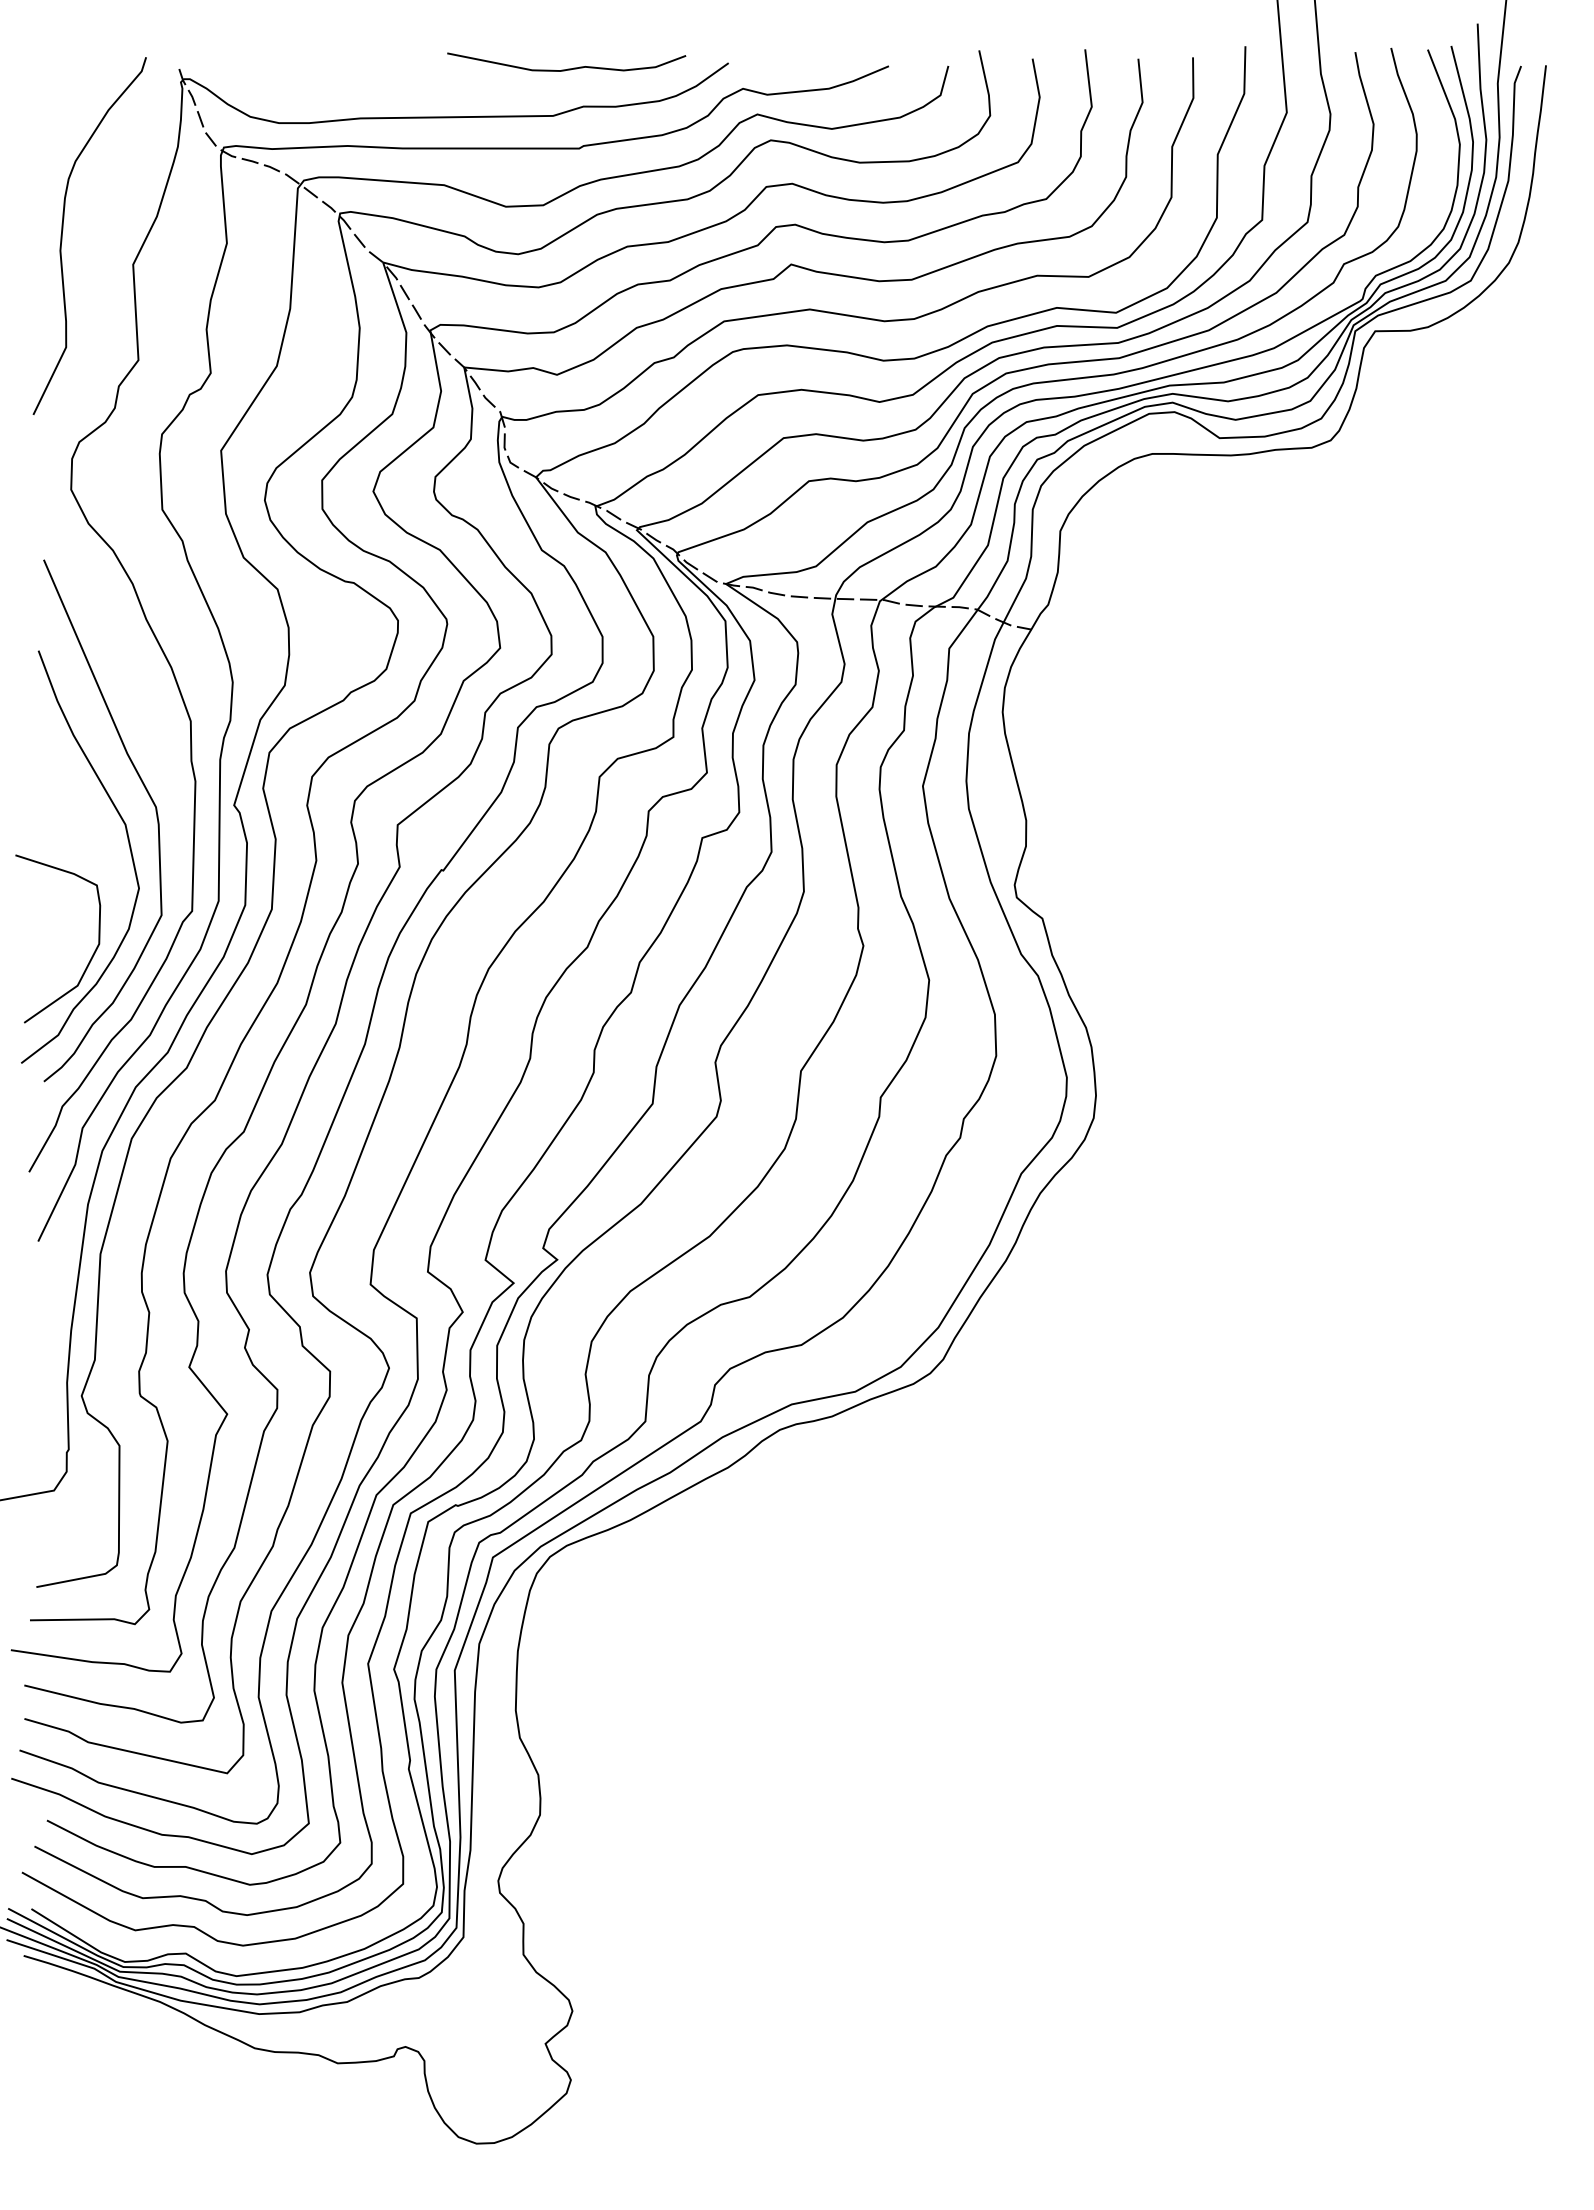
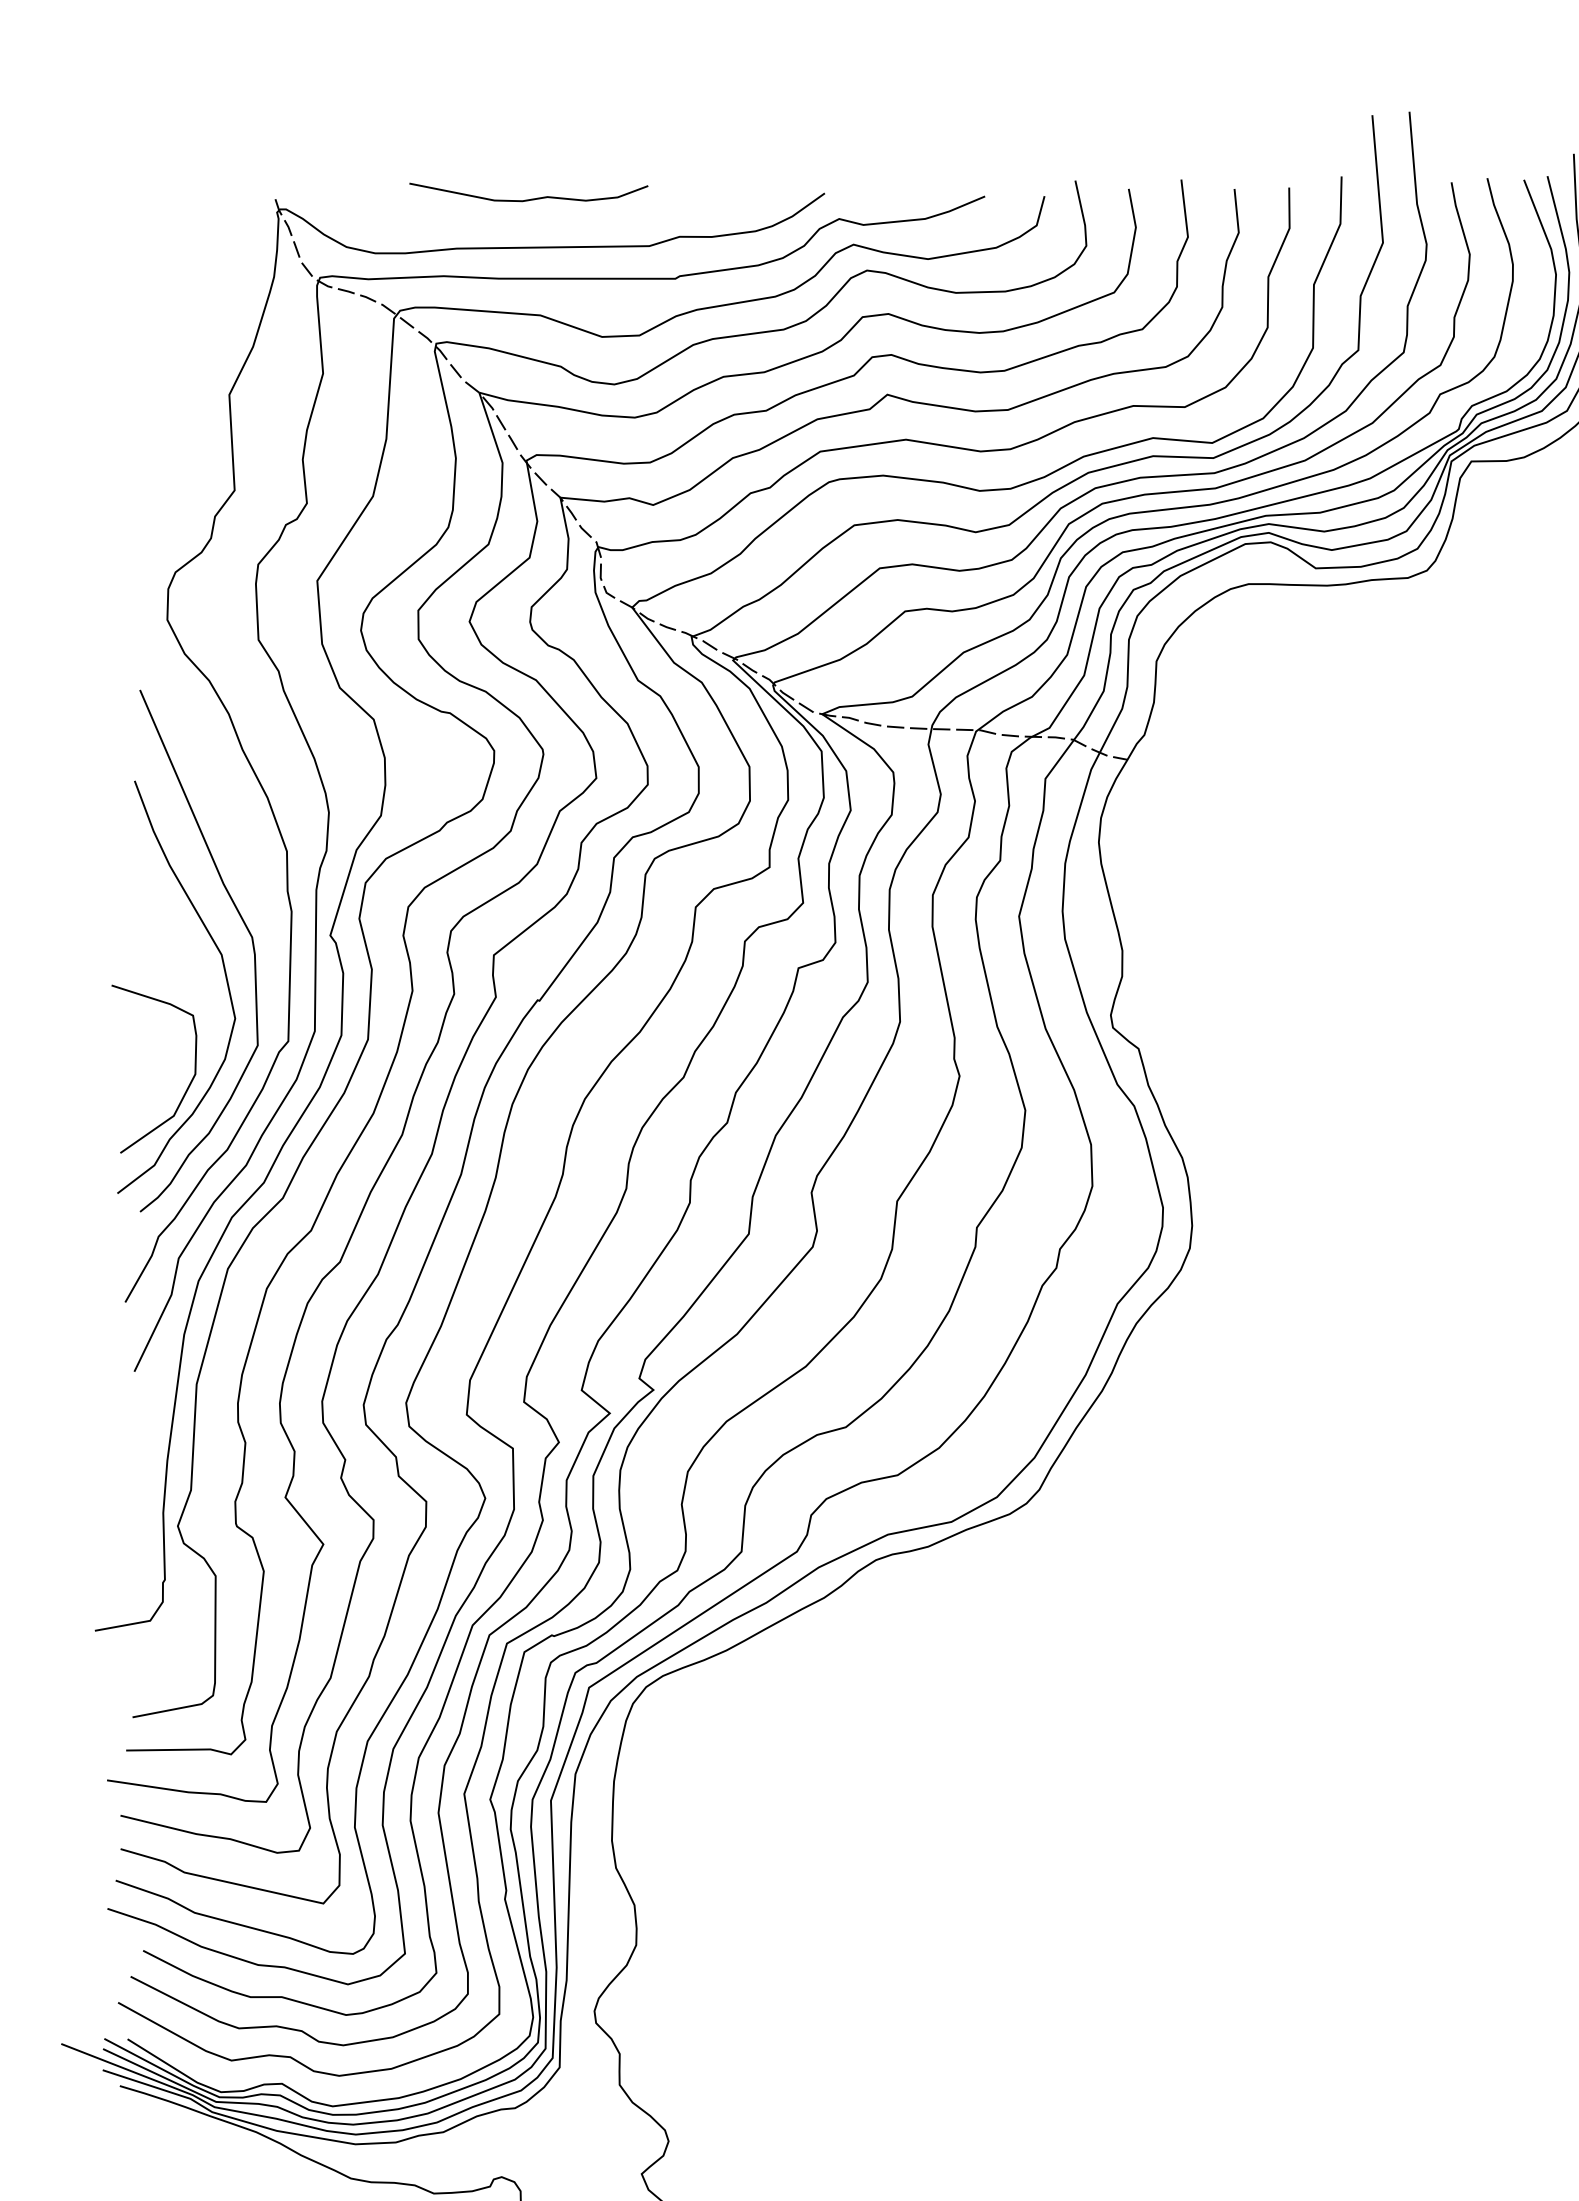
curve: (567, 68) -> (529, 198), moved
curve: (63, 230) -> (159, 360), removed

